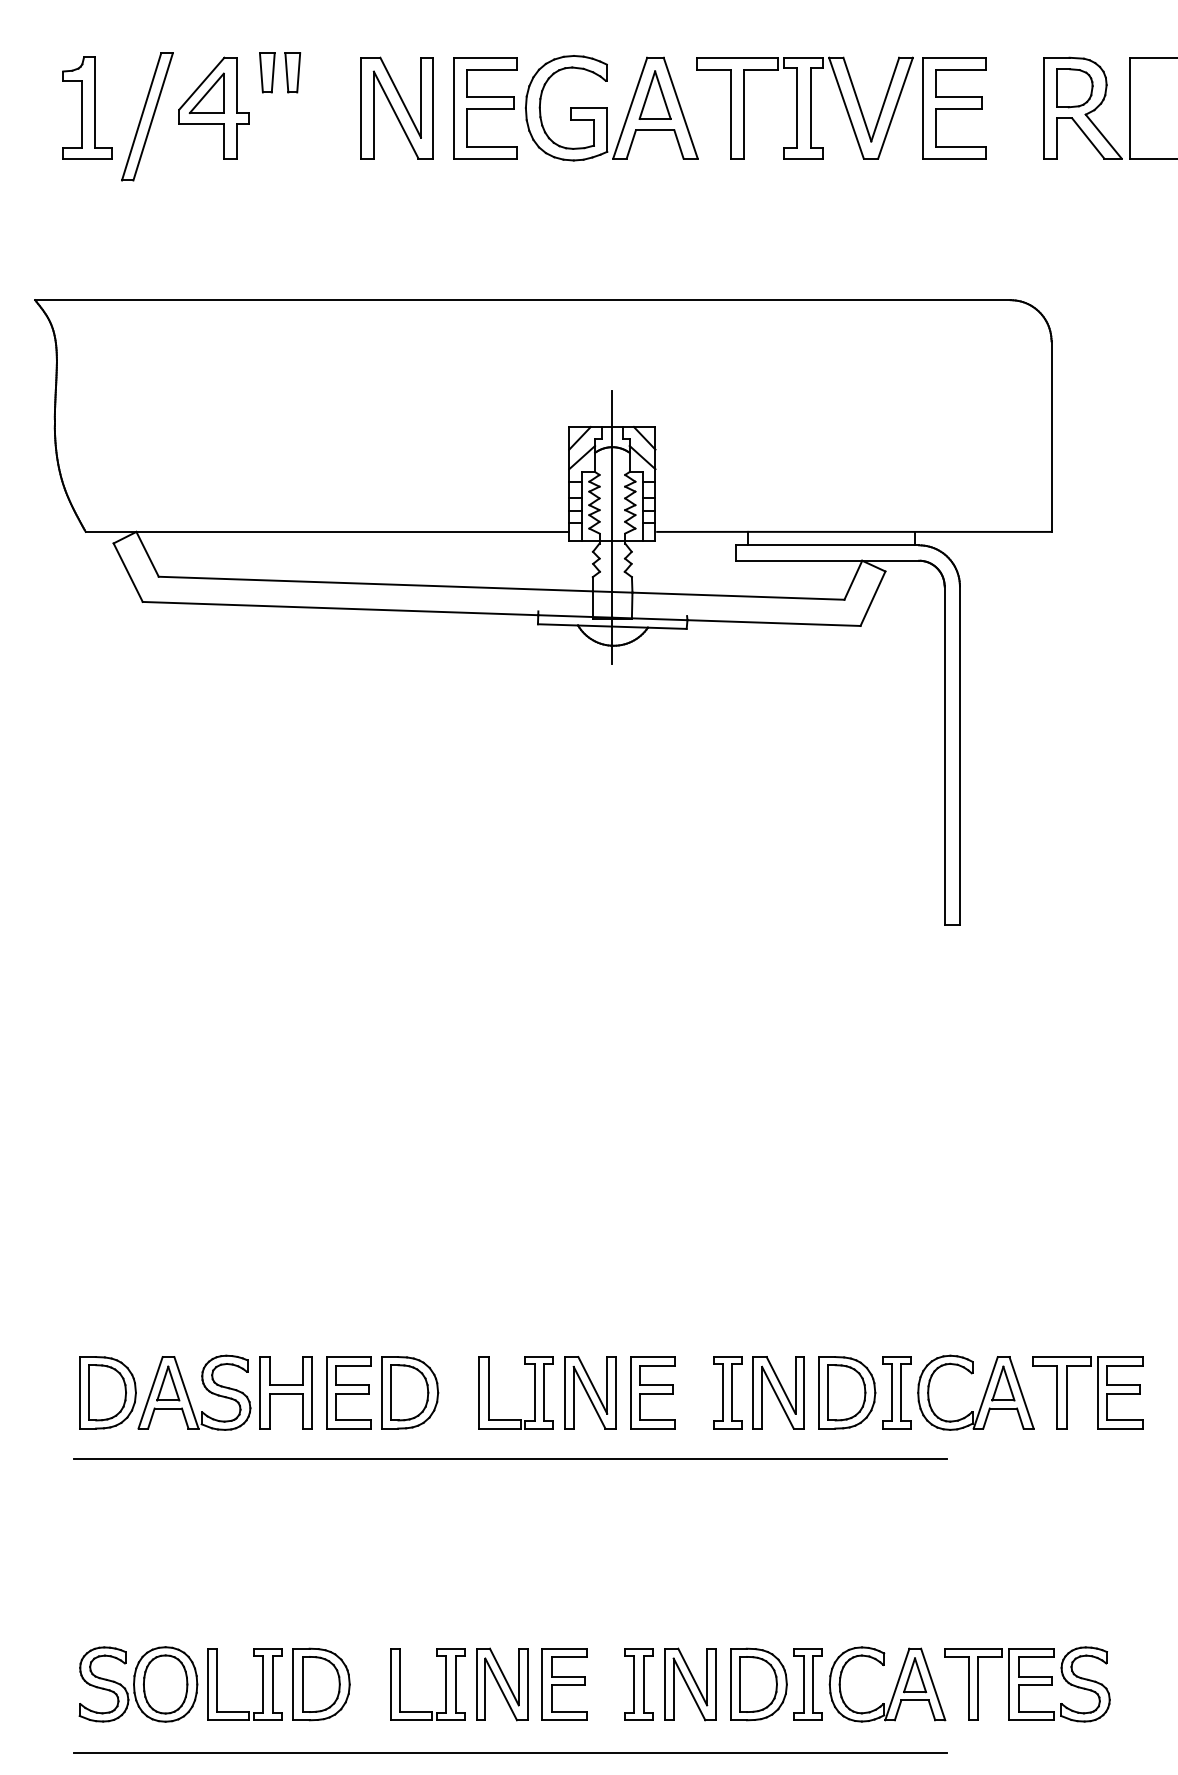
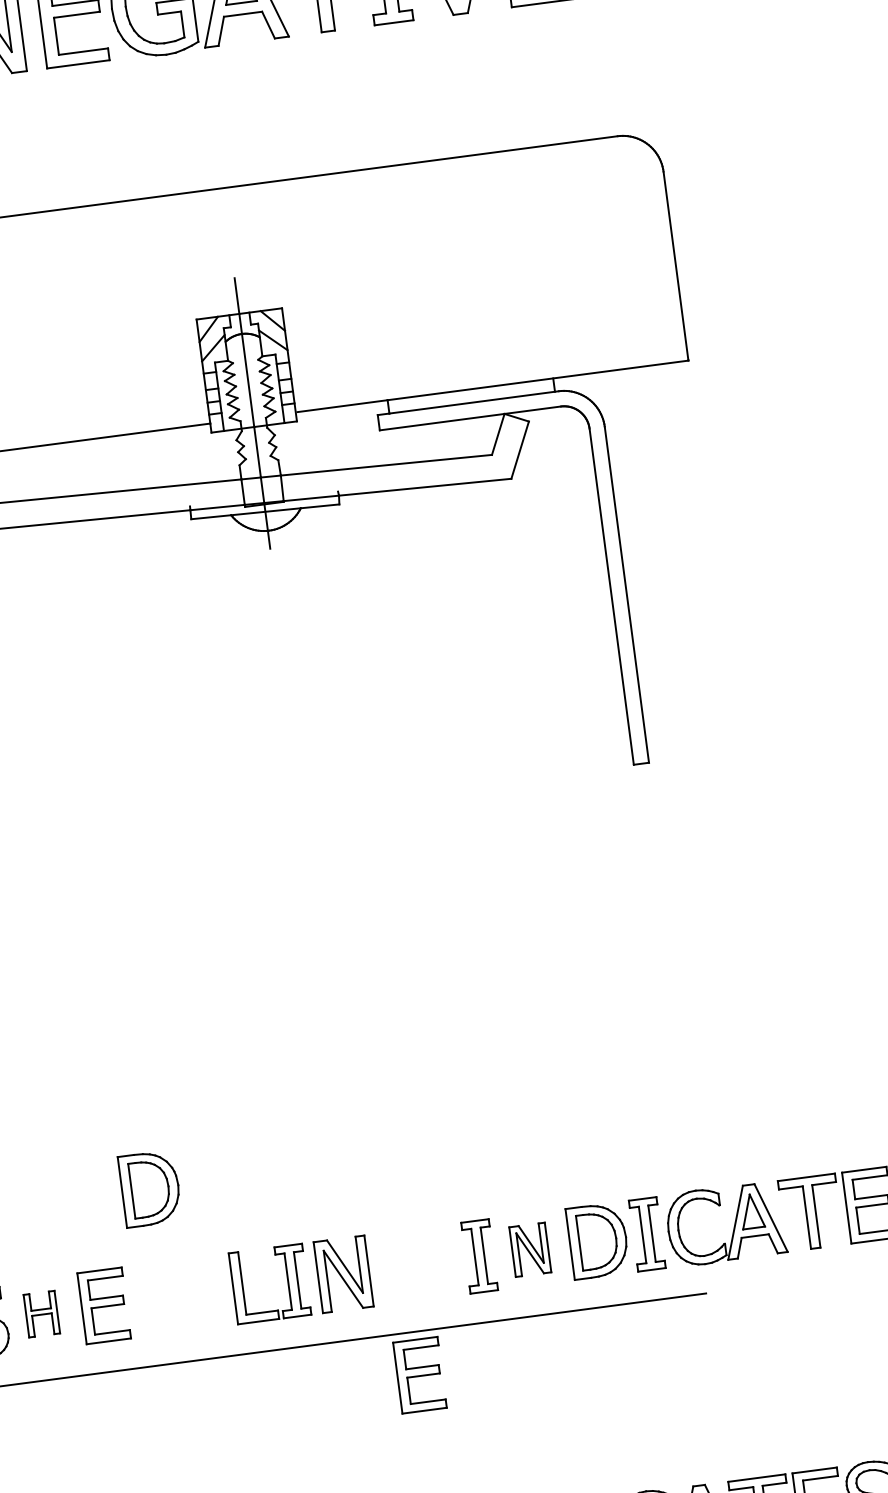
part: (285, 1392) -> (41, 1313), size x0.6
part: (410, 1392) -> (150, 1188), moved
part: (652, 1392) -> (419, 1375), moved
part: (778, 1392) -> (530, 1249), size x0.7

